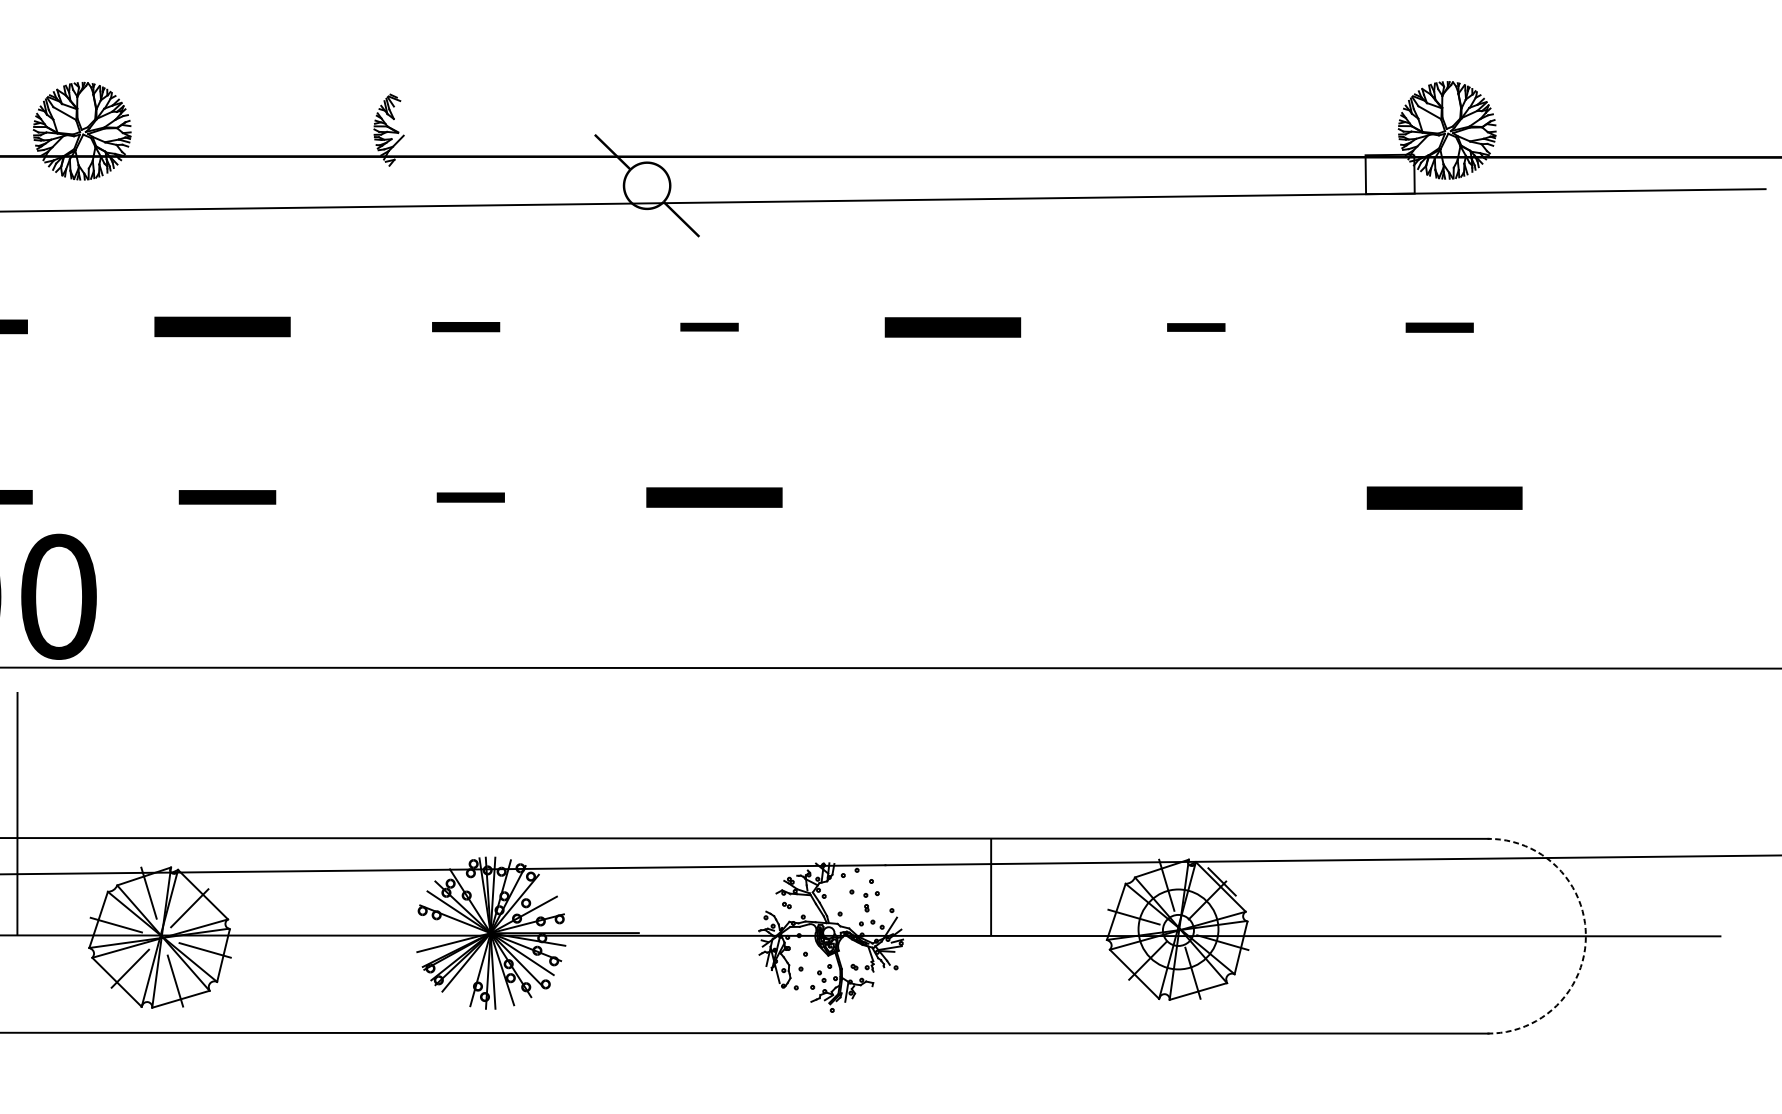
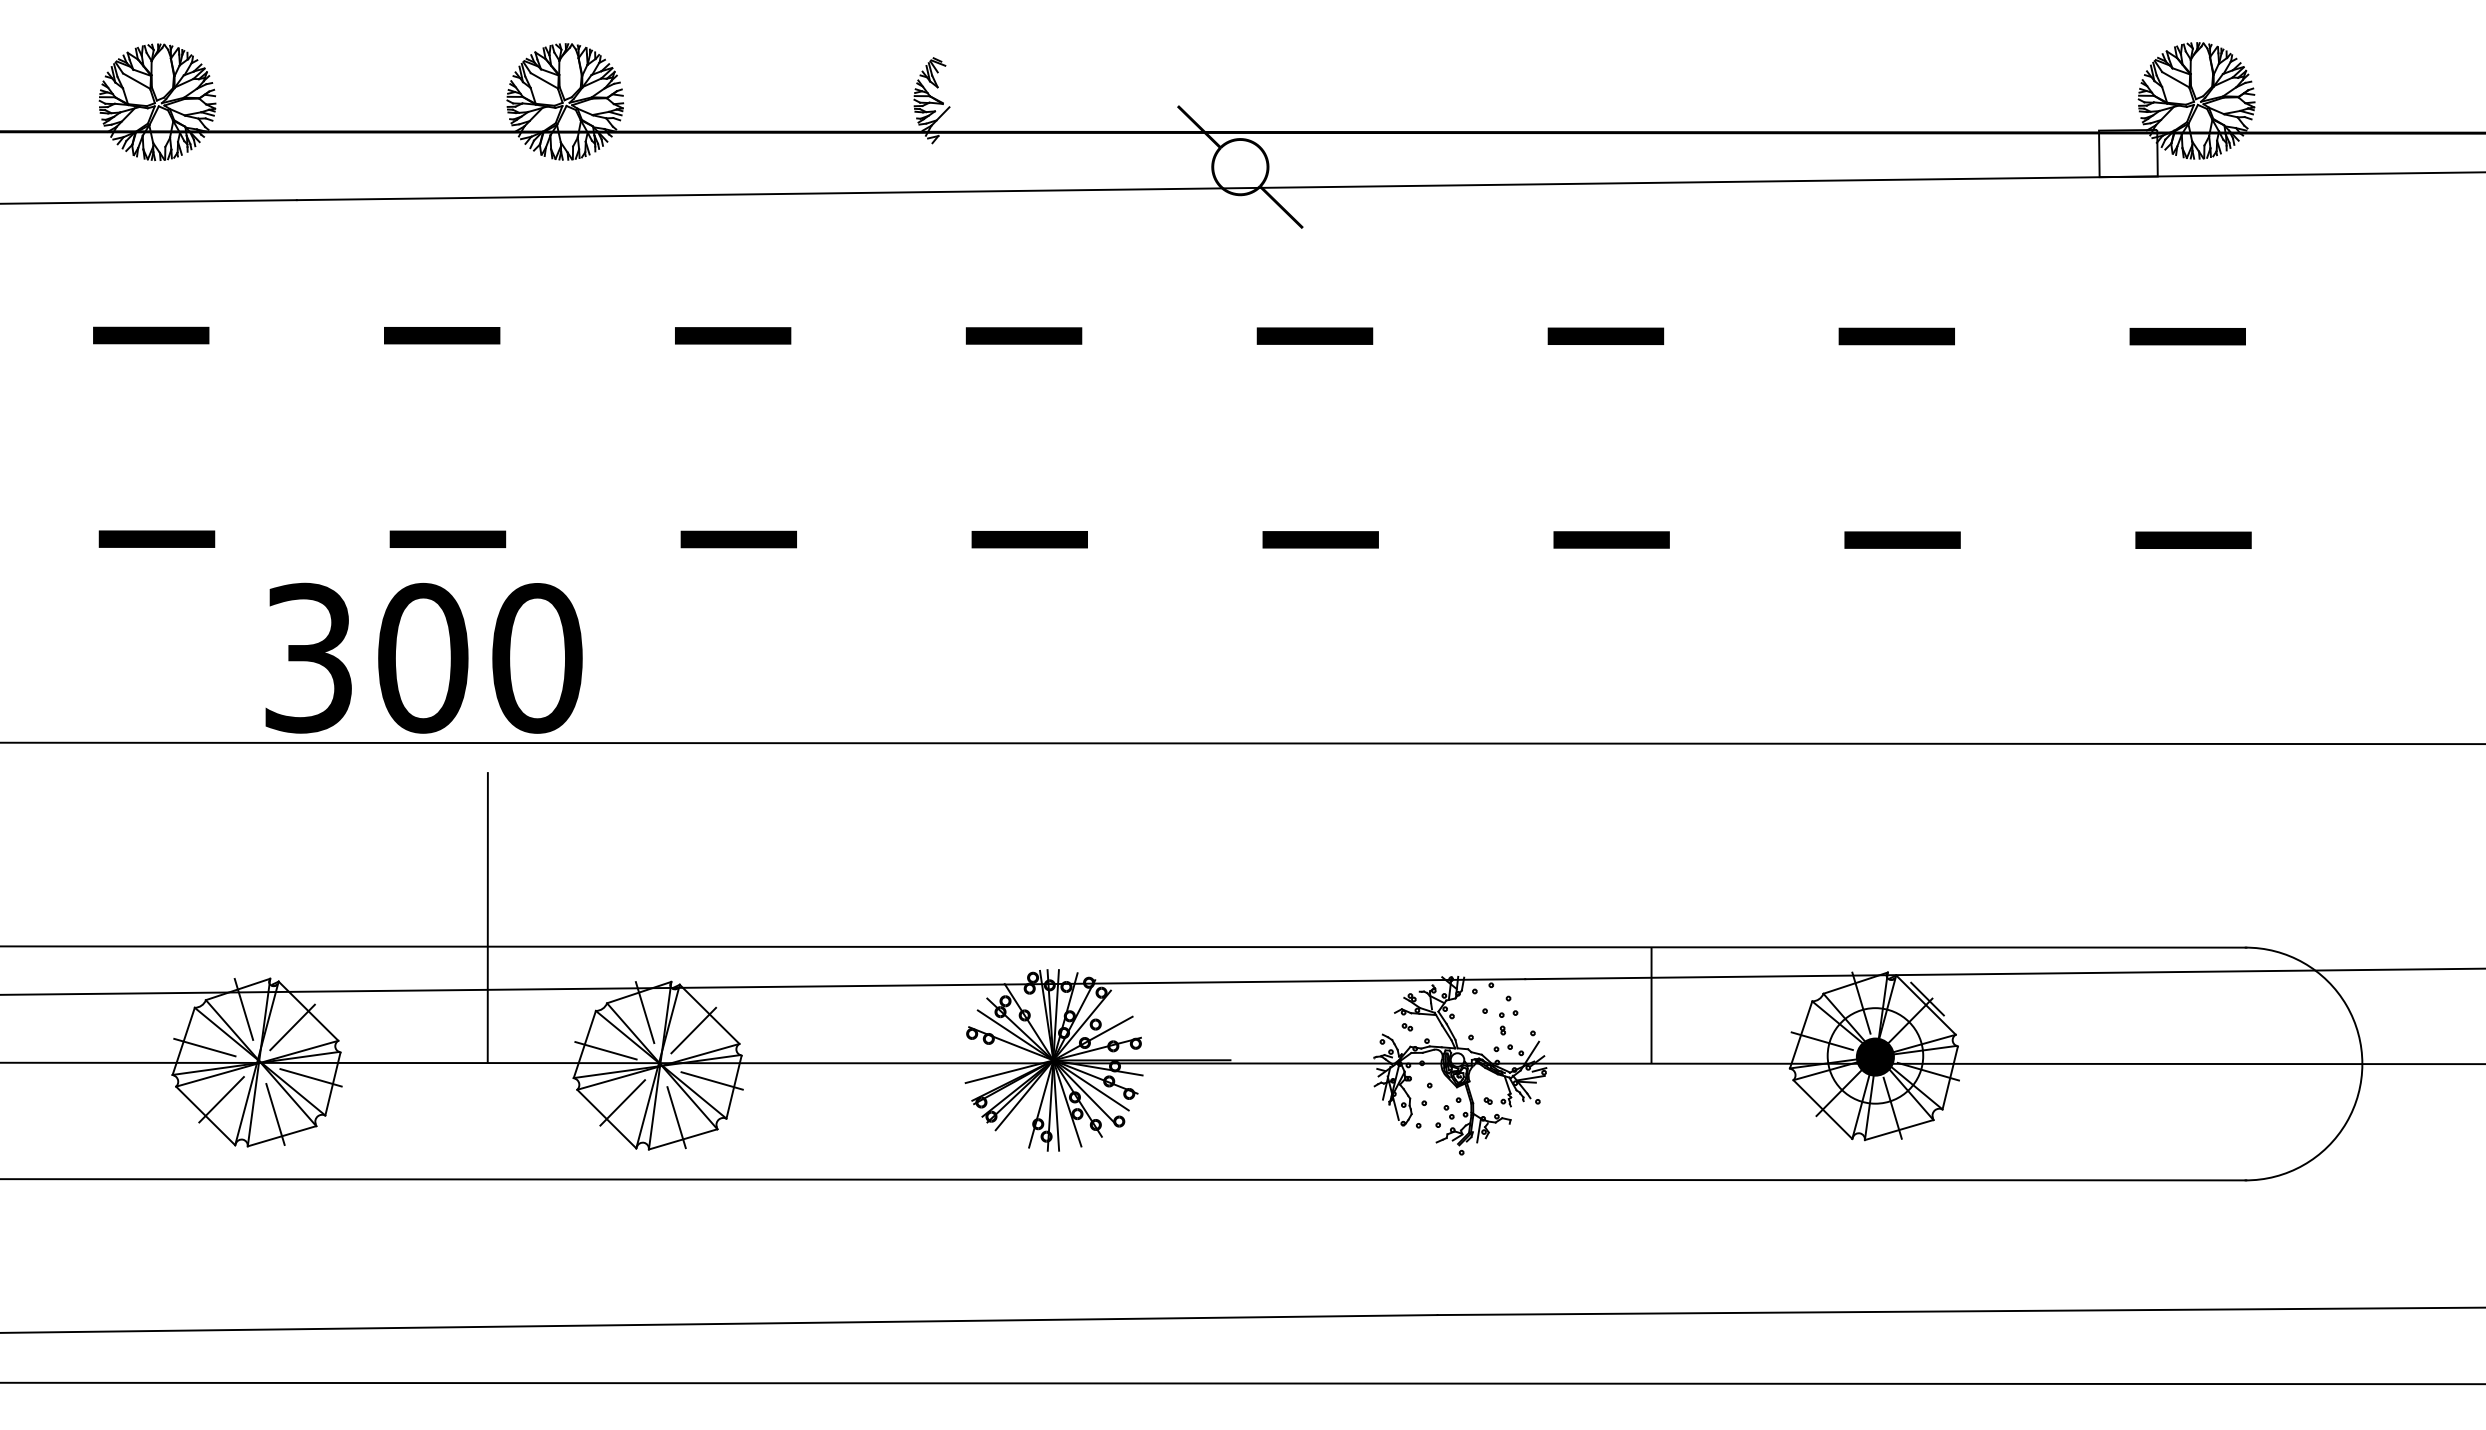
part: (223, 326) -> (733, 335), size x0.71
part: (465, 326) -> (1023, 335), size x1.43
part: (709, 326) -> (1314, 335), size x1.67
part: (952, 326) -> (1605, 335), size x0.71
part: (1196, 327) -> (1896, 336), size x1.67
part: (1439, 327) -> (2187, 336), size x1.43
part: (470, 497) -> (1029, 539), size x1.43
part: (714, 497) -> (1320, 539), size x0.71
part: (957, 497) -> (1611, 539), added
part: (1201, 497) -> (1902, 539), added
part: (1444, 497) -> (2193, 539), size x0.62
fill: (1177, 929) -> (1874, 1056), added
arc: (1586, 936) -> (2362, 1064), dashed -> solid

